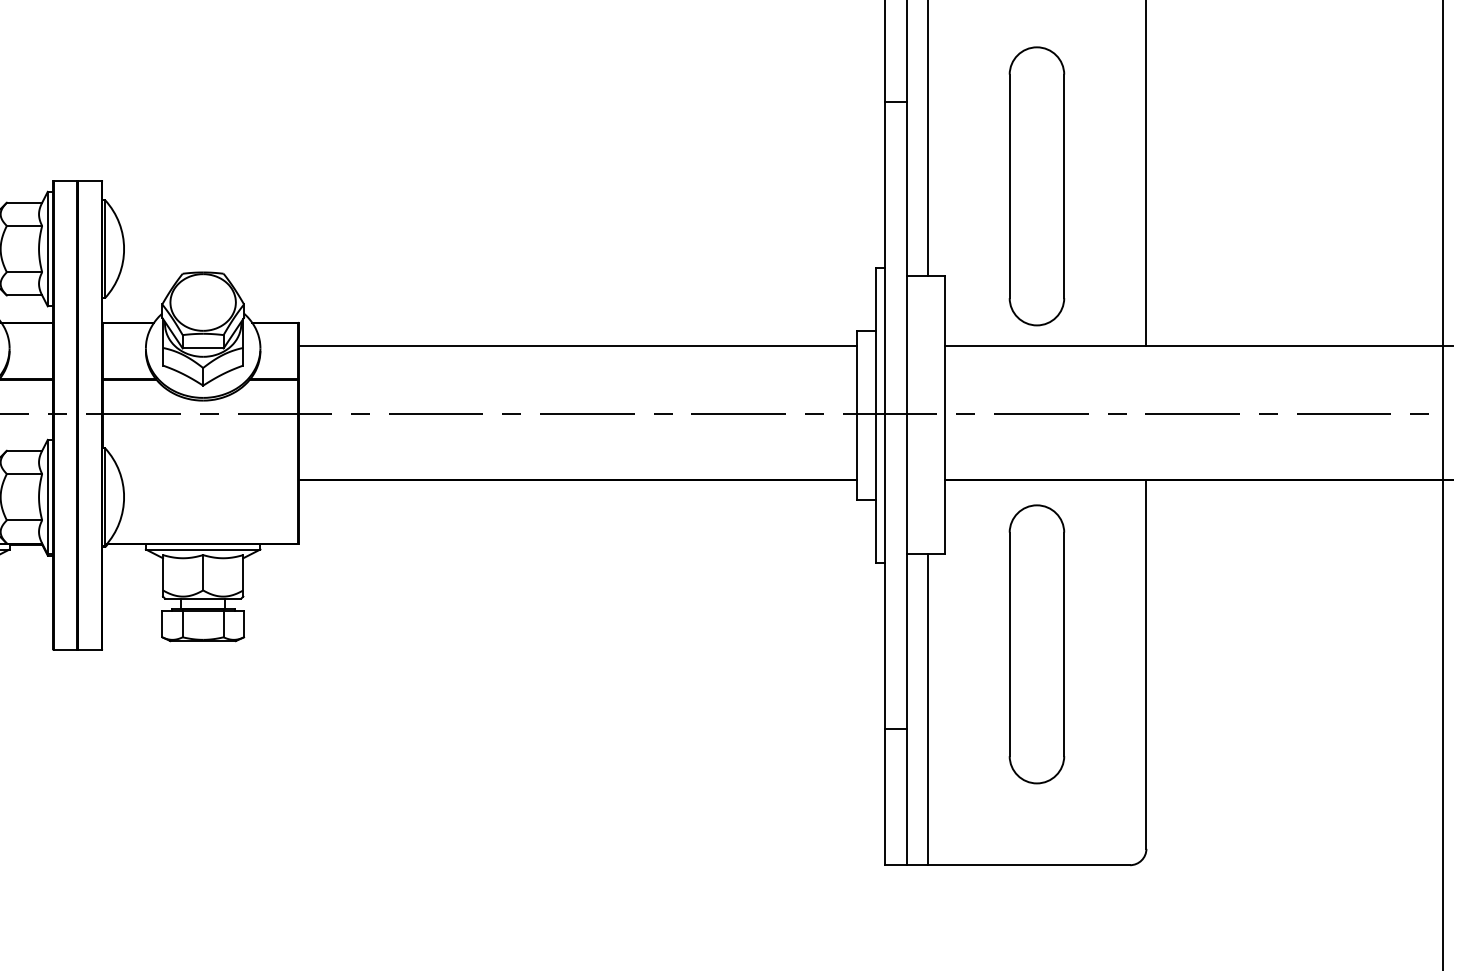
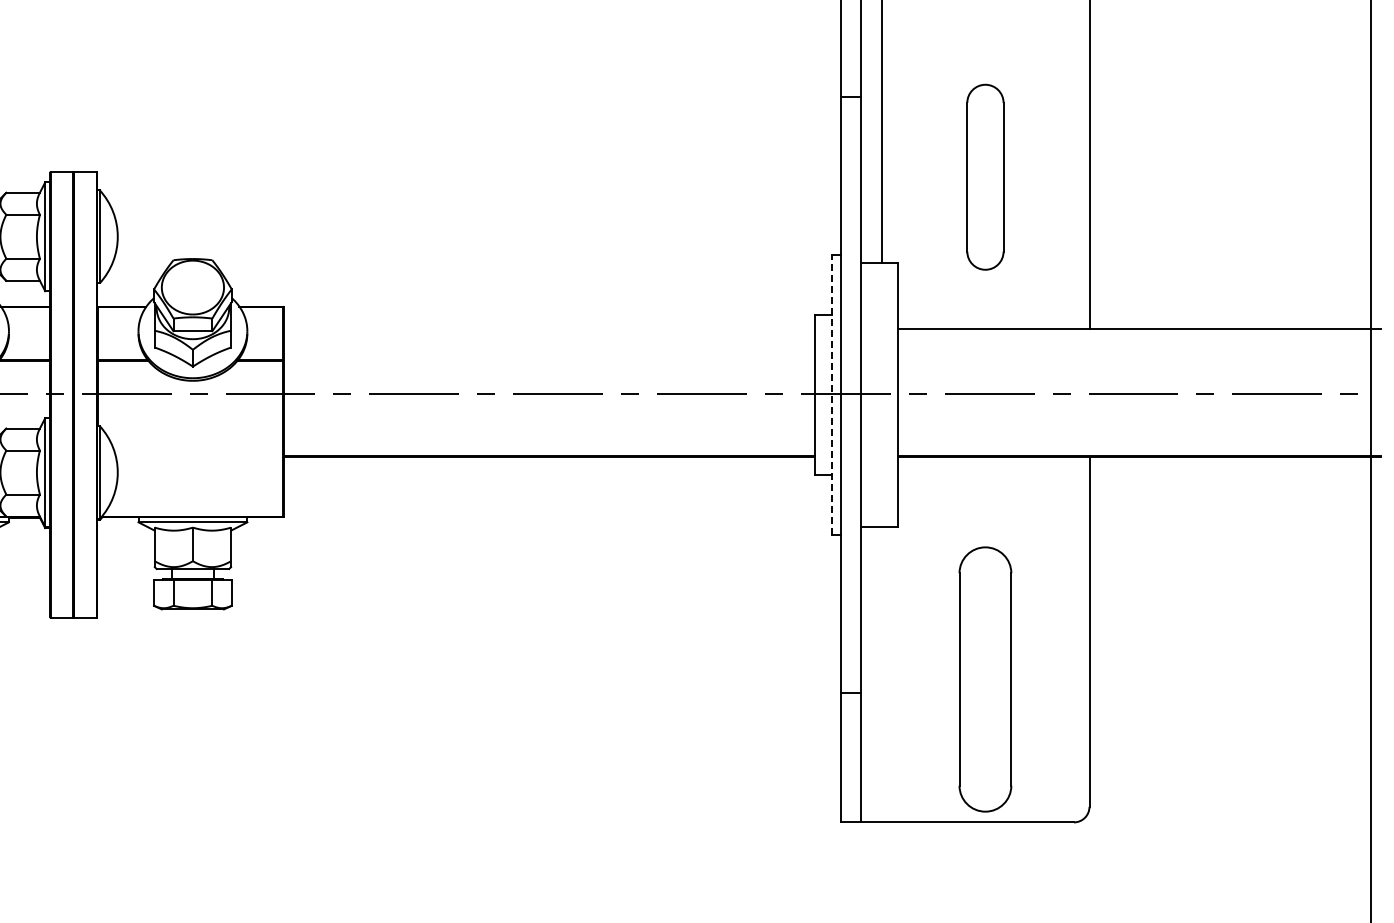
part: (1037, 186) -> (985, 177), size x0.7
line: (577, 346) -> (548, 329), removed
line: (876, 415) -> (832, 394), solid -> dashed
part: (1037, 644) -> (985, 679), moved
line: (928, 709) -> (882, 674), removed

